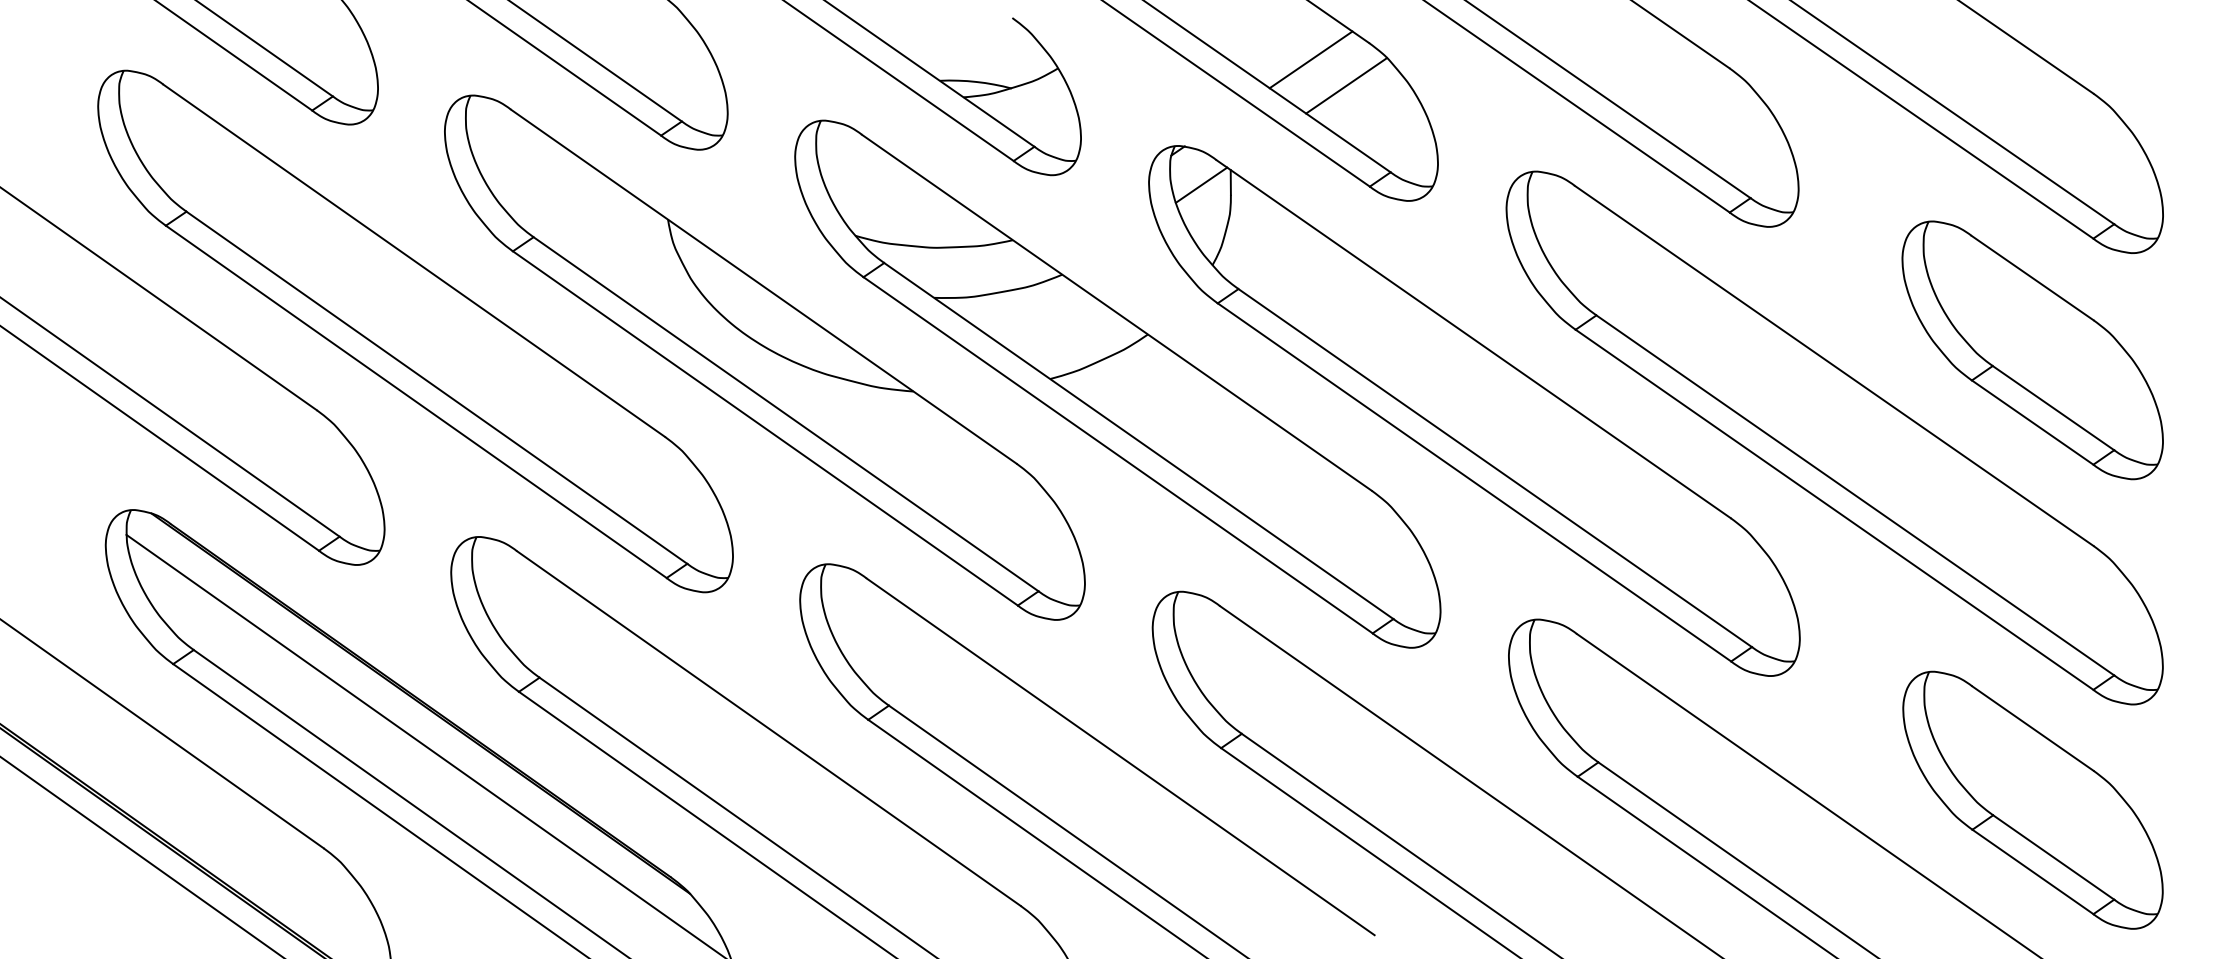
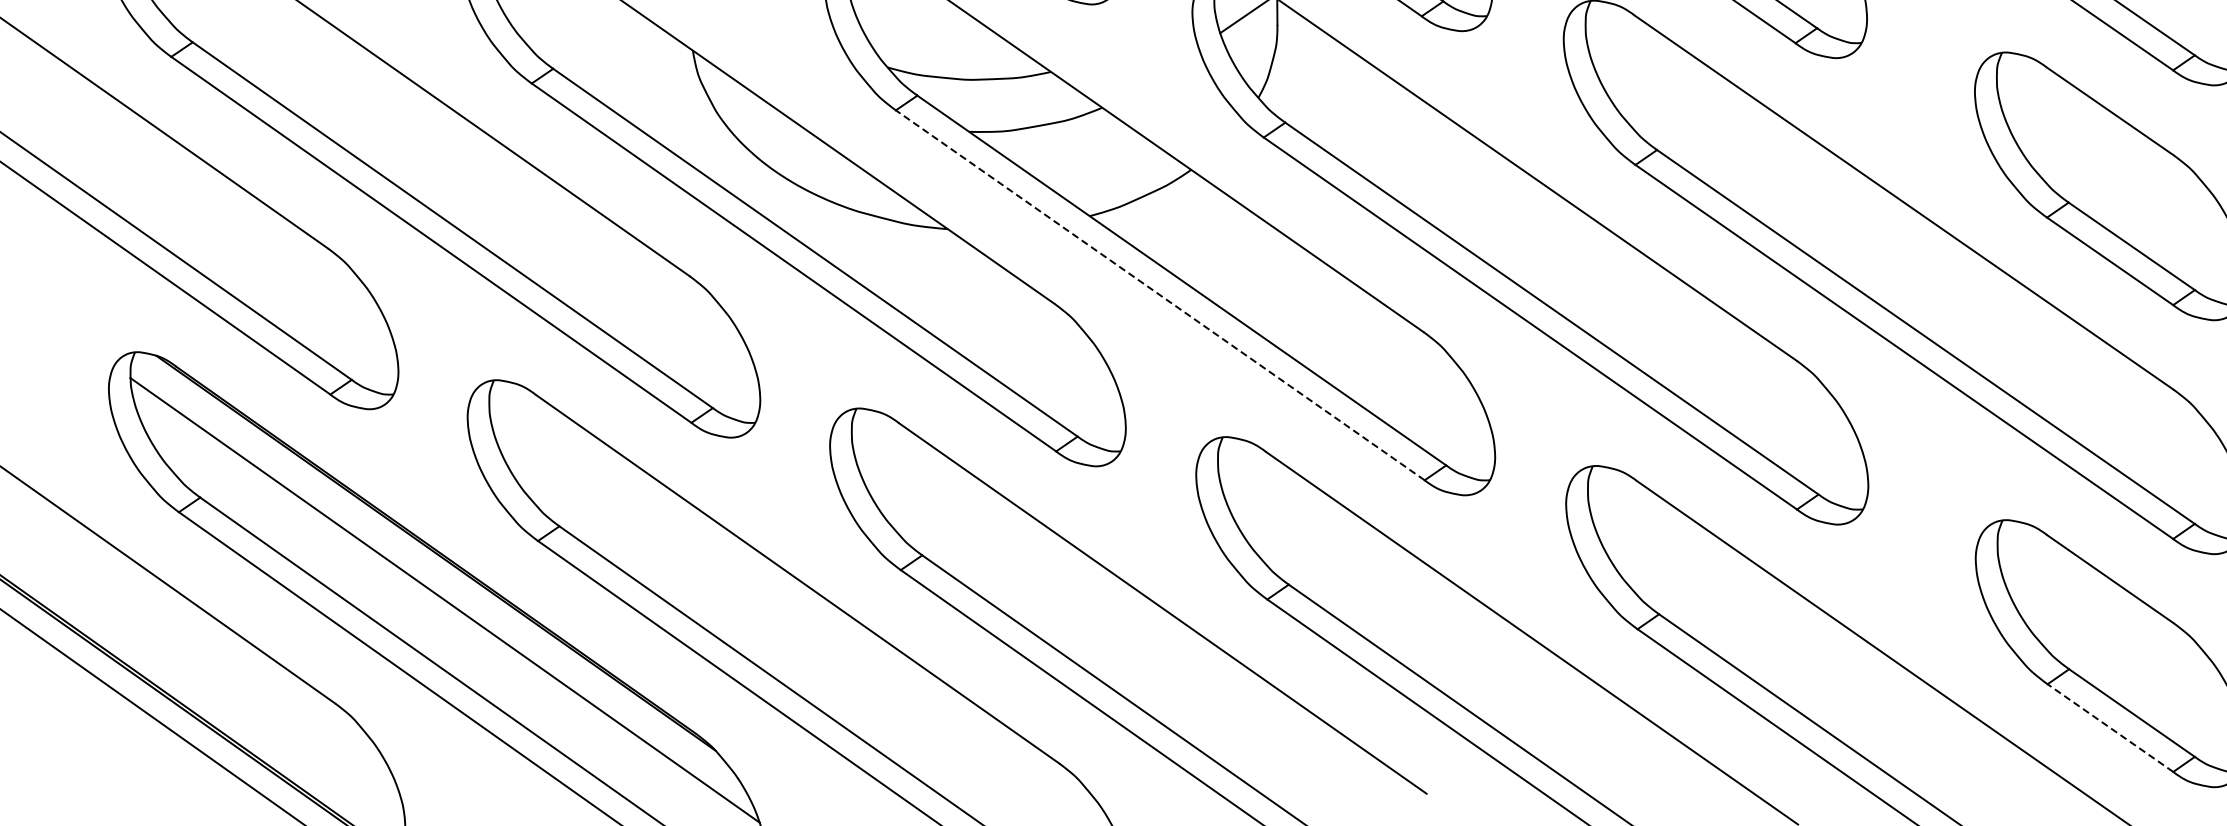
line: (1118, 455) -> (1160, 295), solid -> dashed
line: (2032, 871) -> (2109, 727), solid -> dashed

